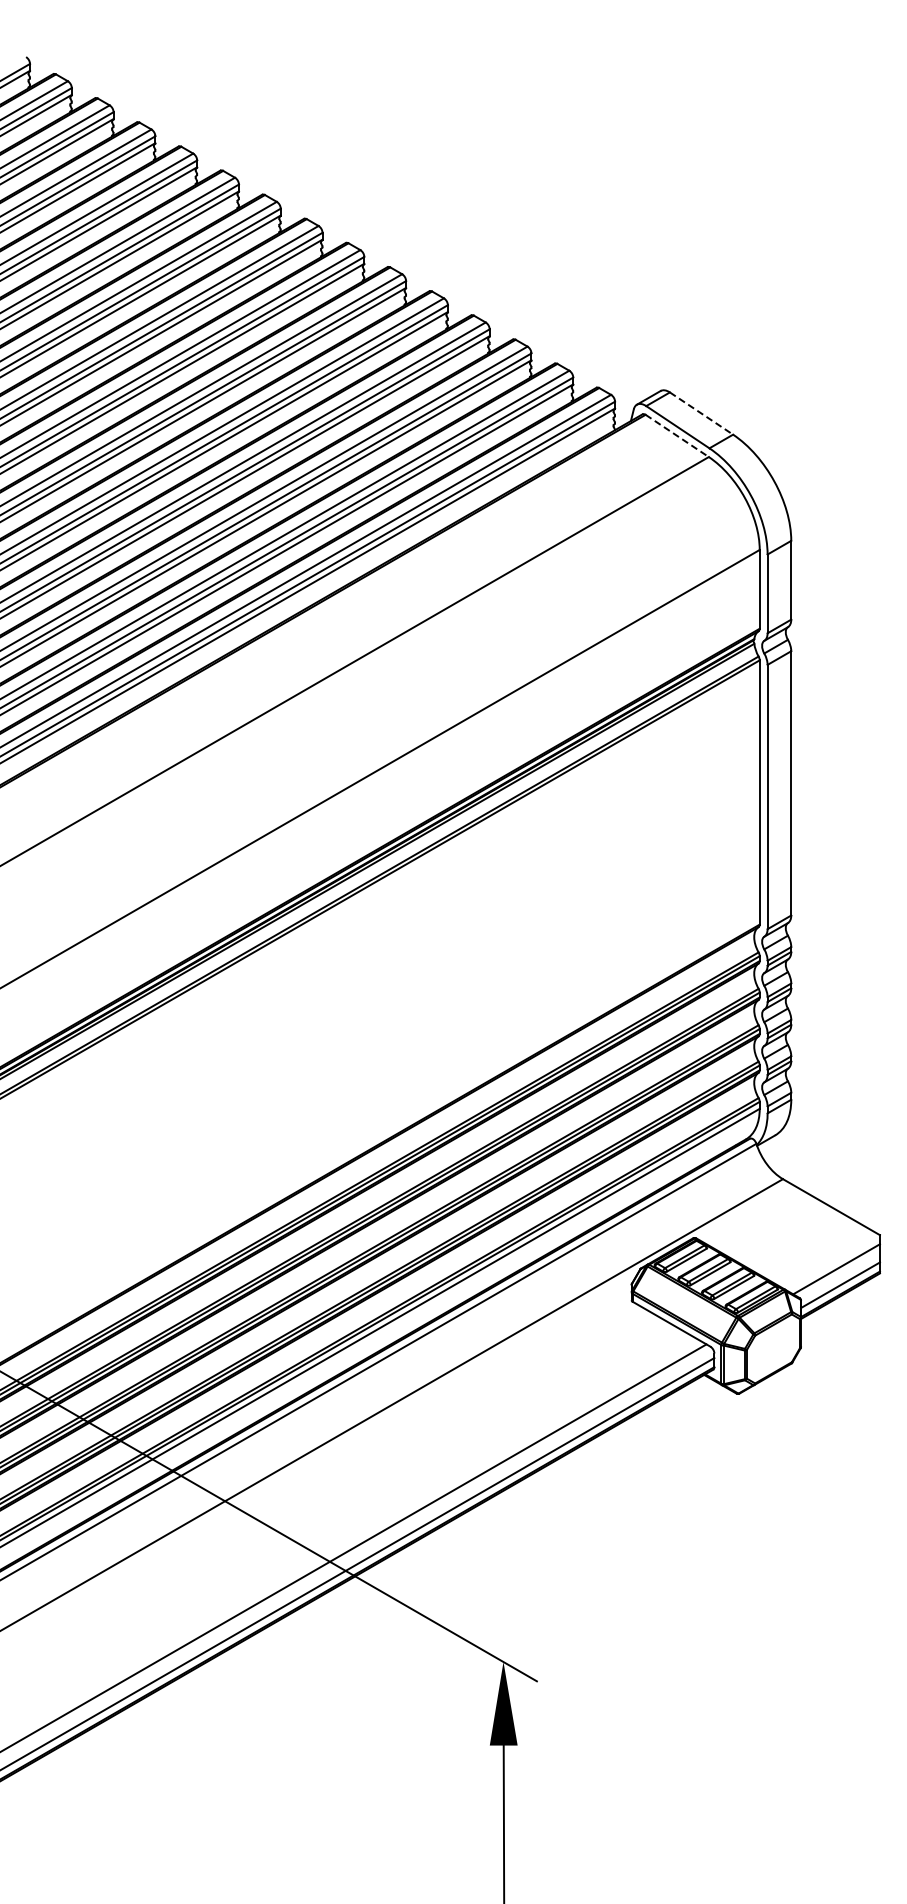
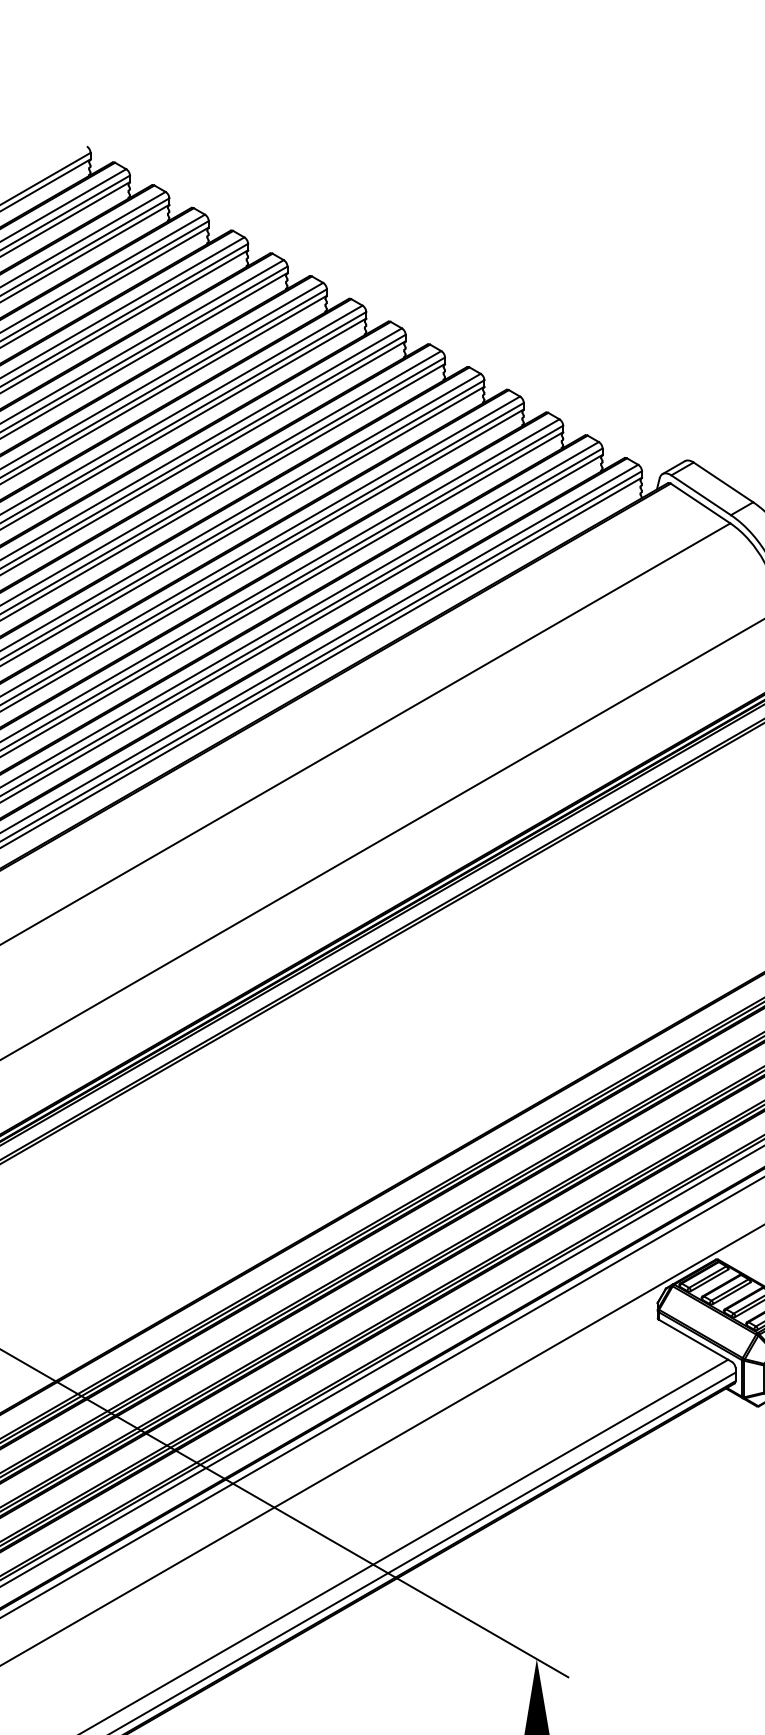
line: (701, 413) -> (723, 482), dashed -> solid
line: (677, 436) -> (700, 504), dashed -> solid

